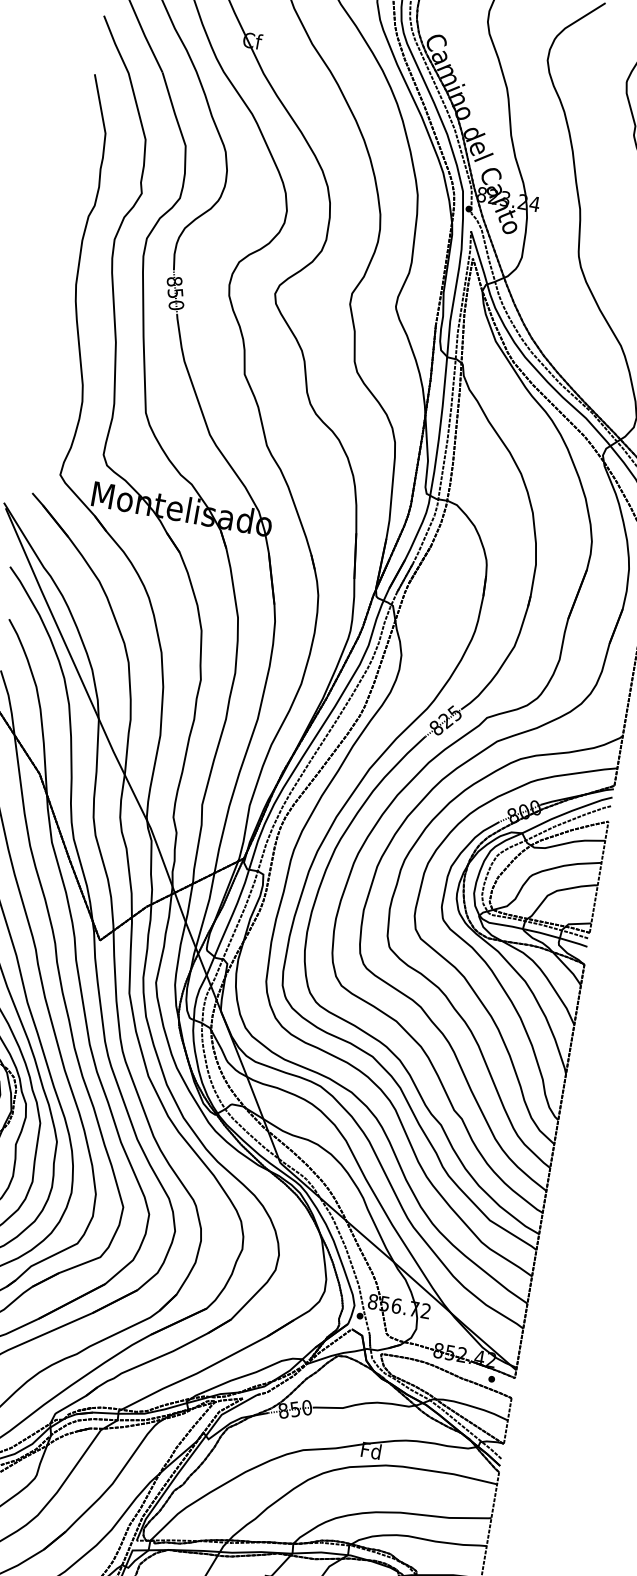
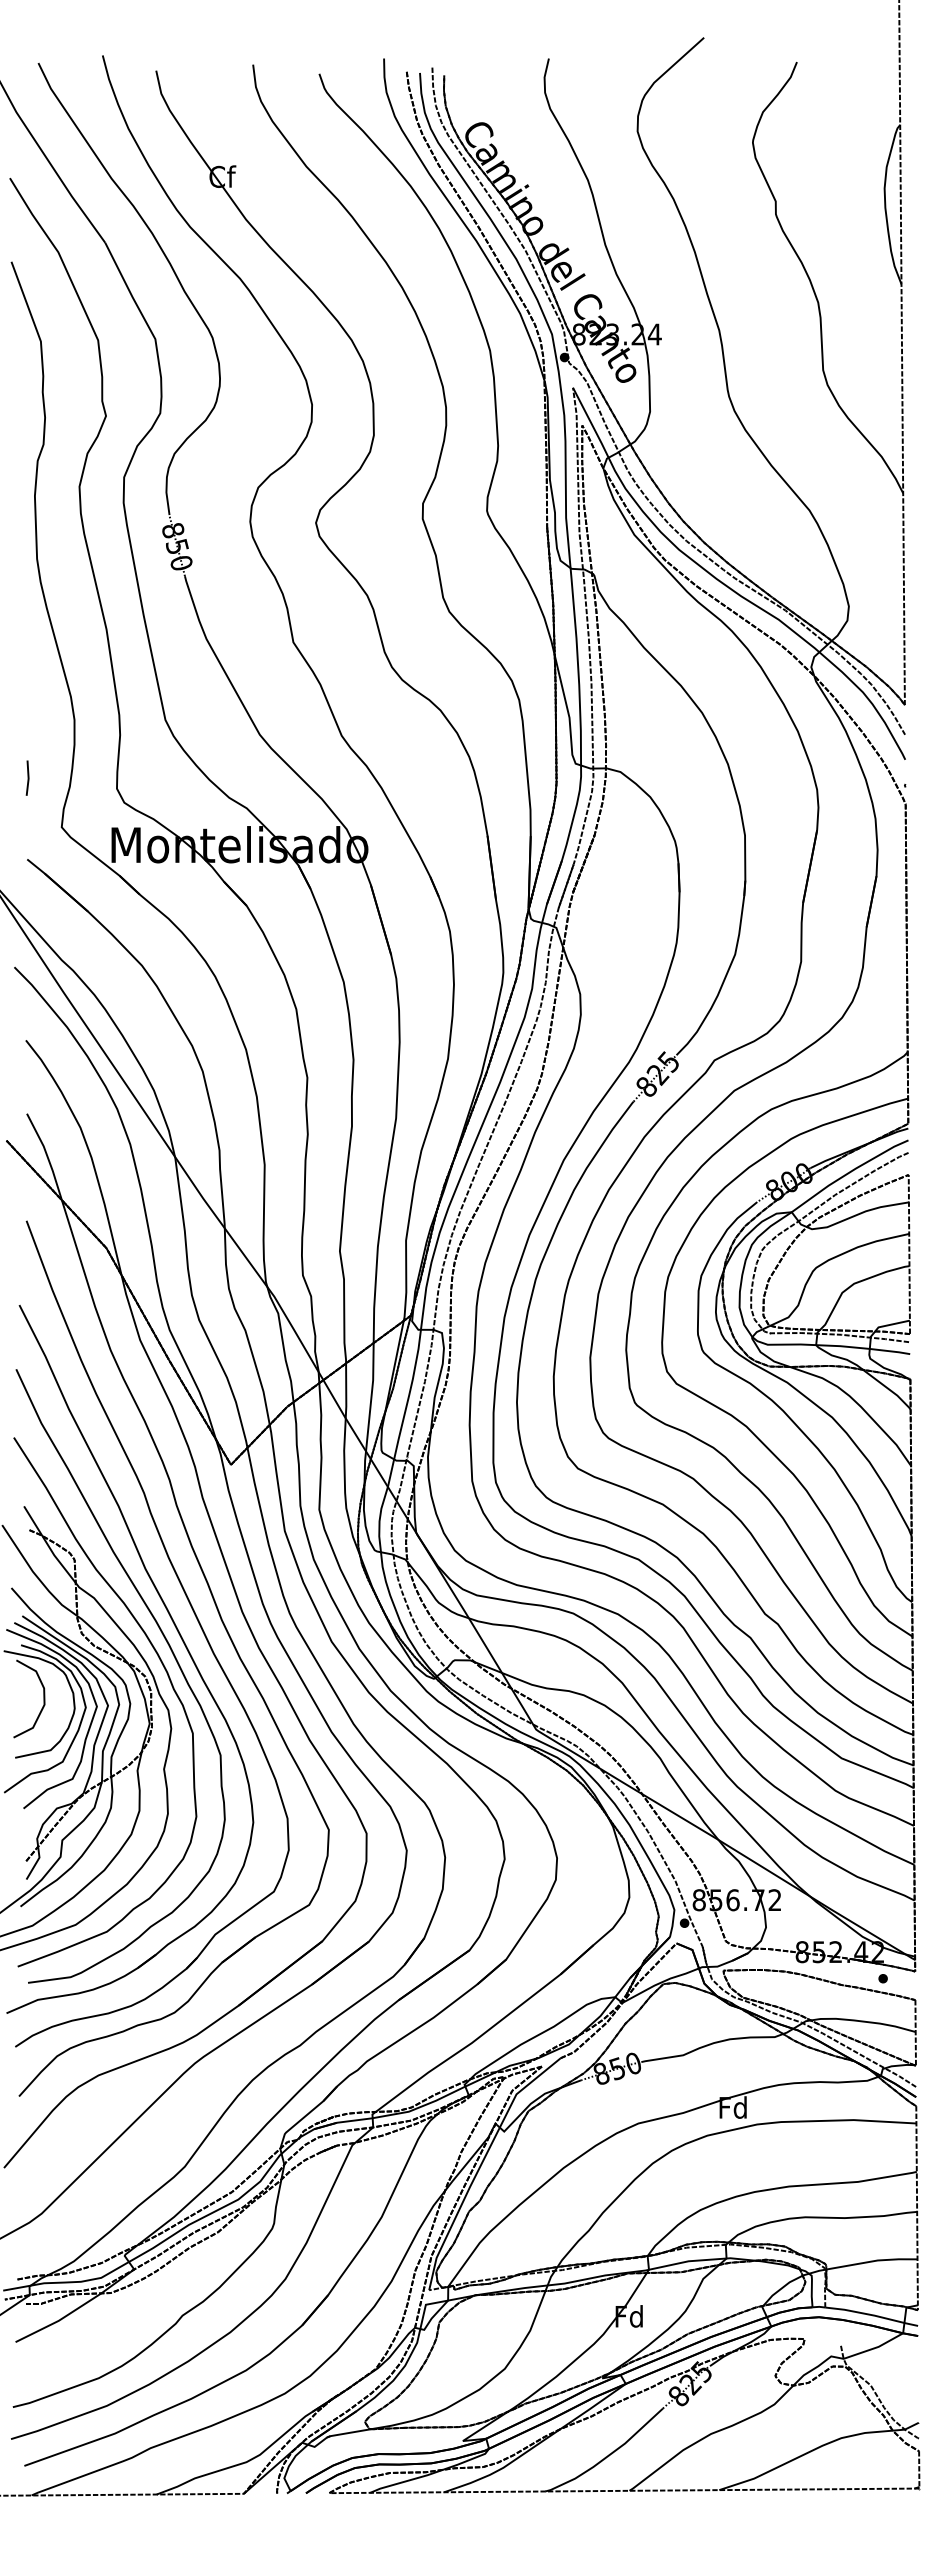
line: (42, 435) -> (27, 777), added

